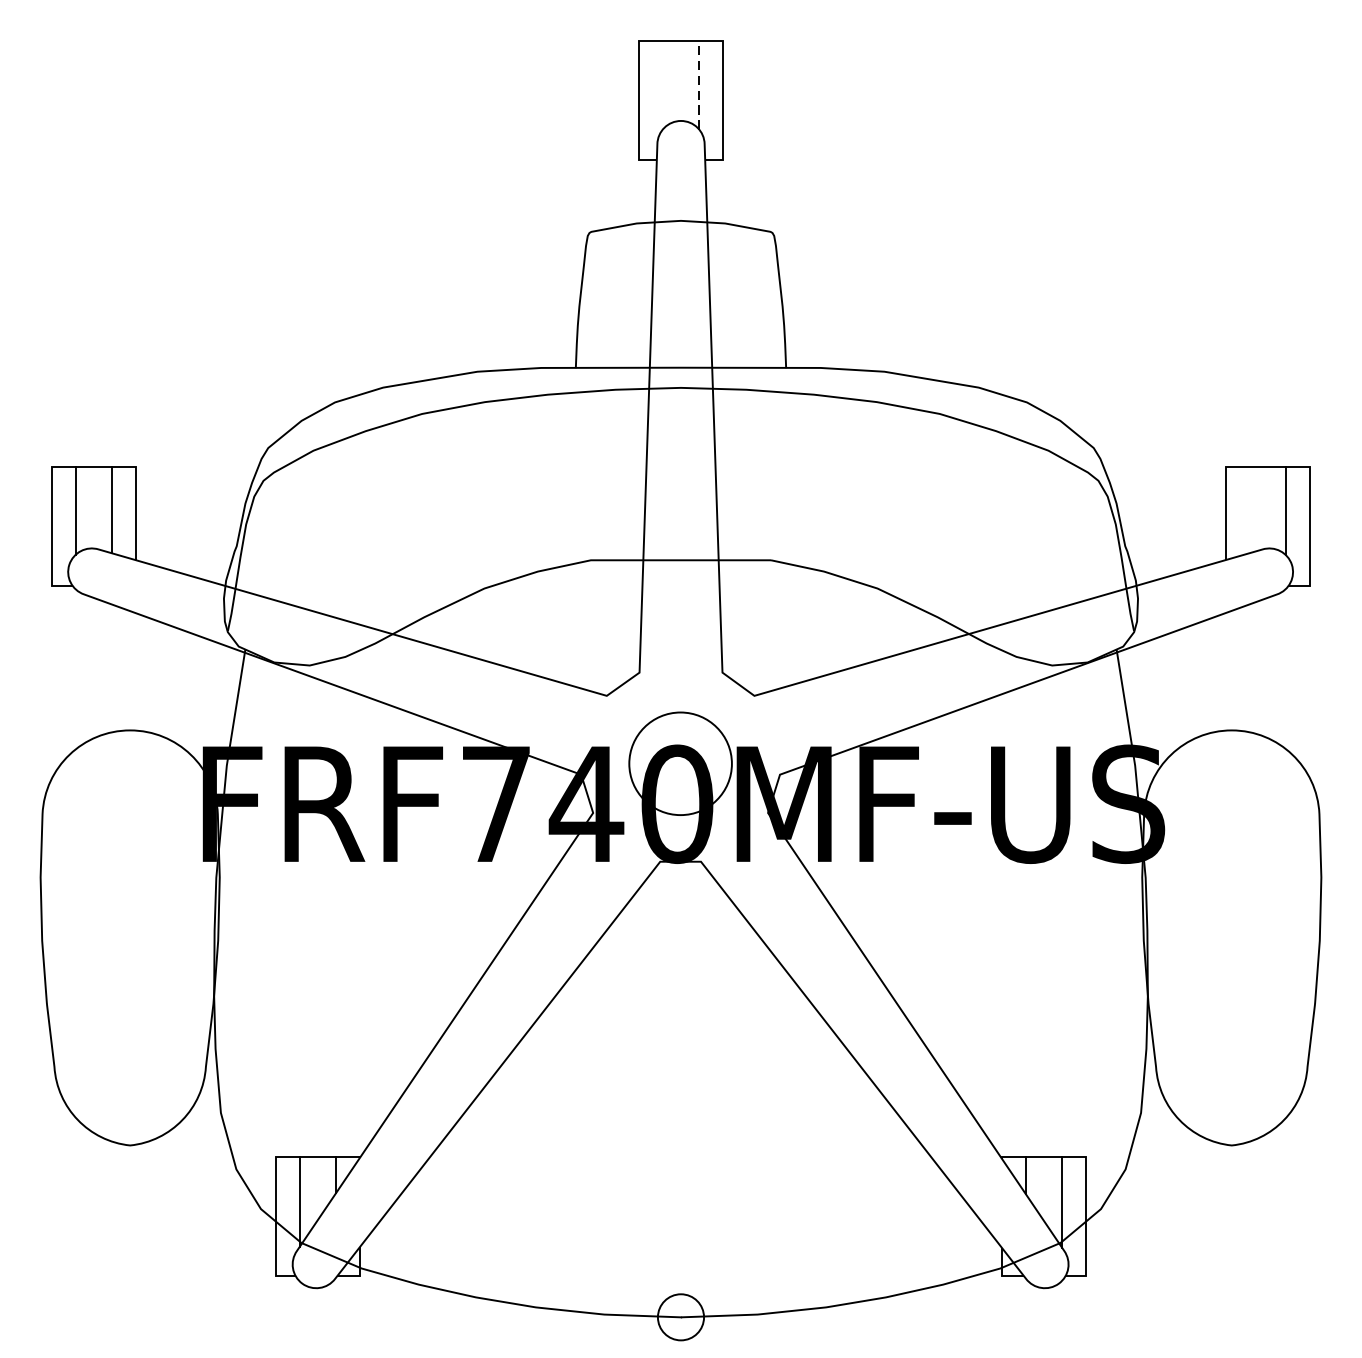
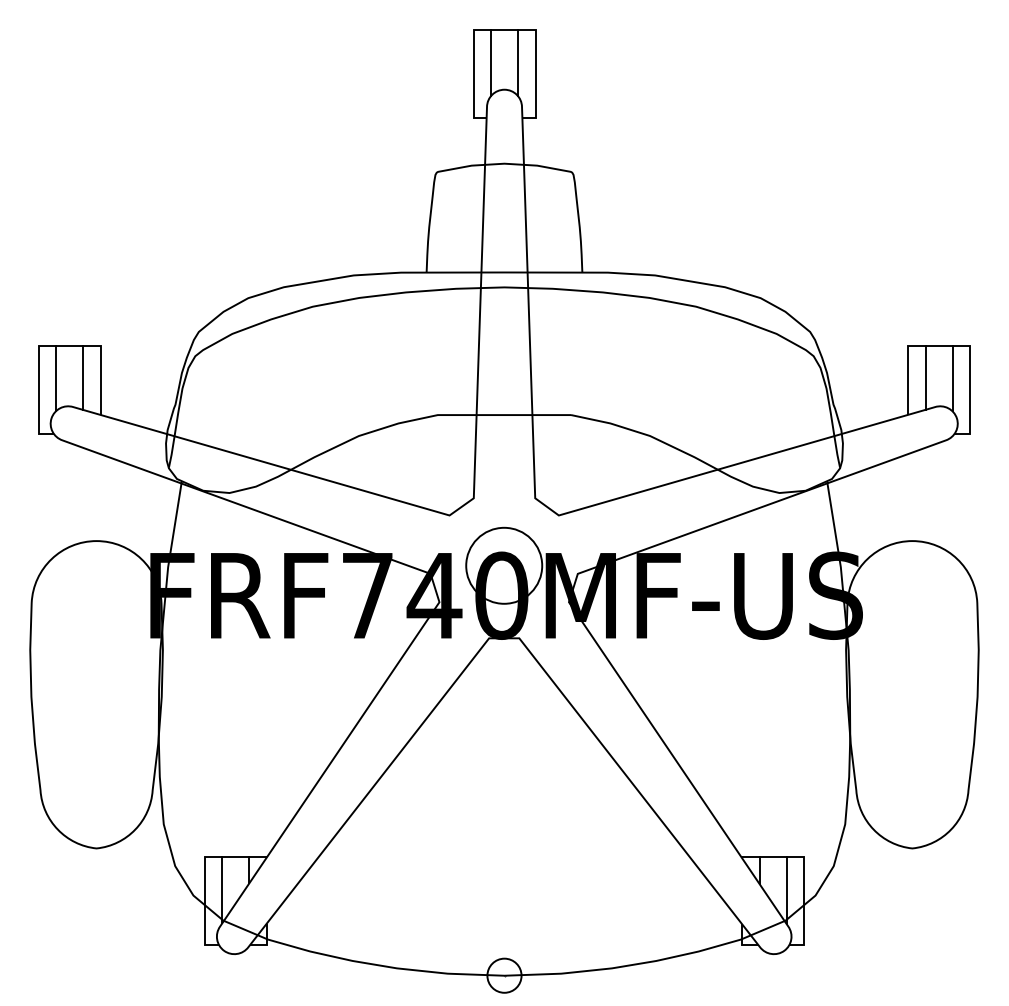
line: (663, 85) -> (491, 63), added
line: (699, 85) -> (518, 63), dashed -> solid
line: (1249, 509) -> (925, 377), added

